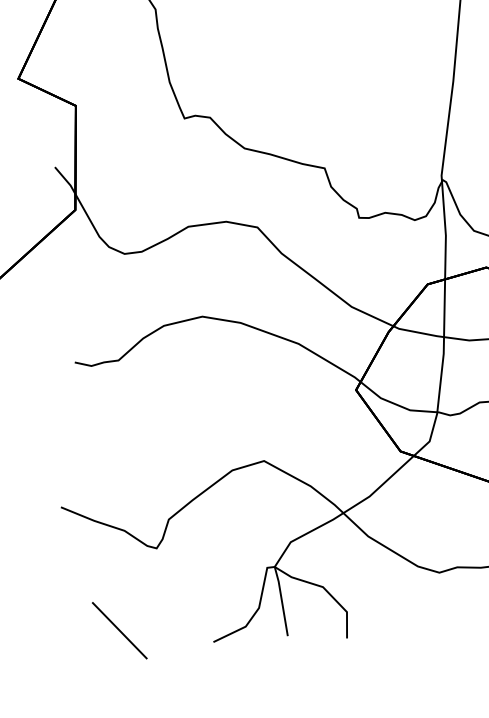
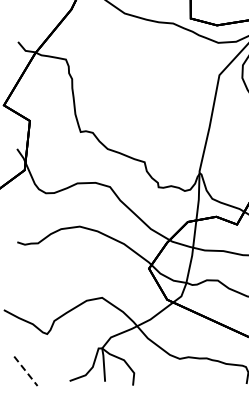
line: (118, 631) -> (25, 371), solid -> dashed

